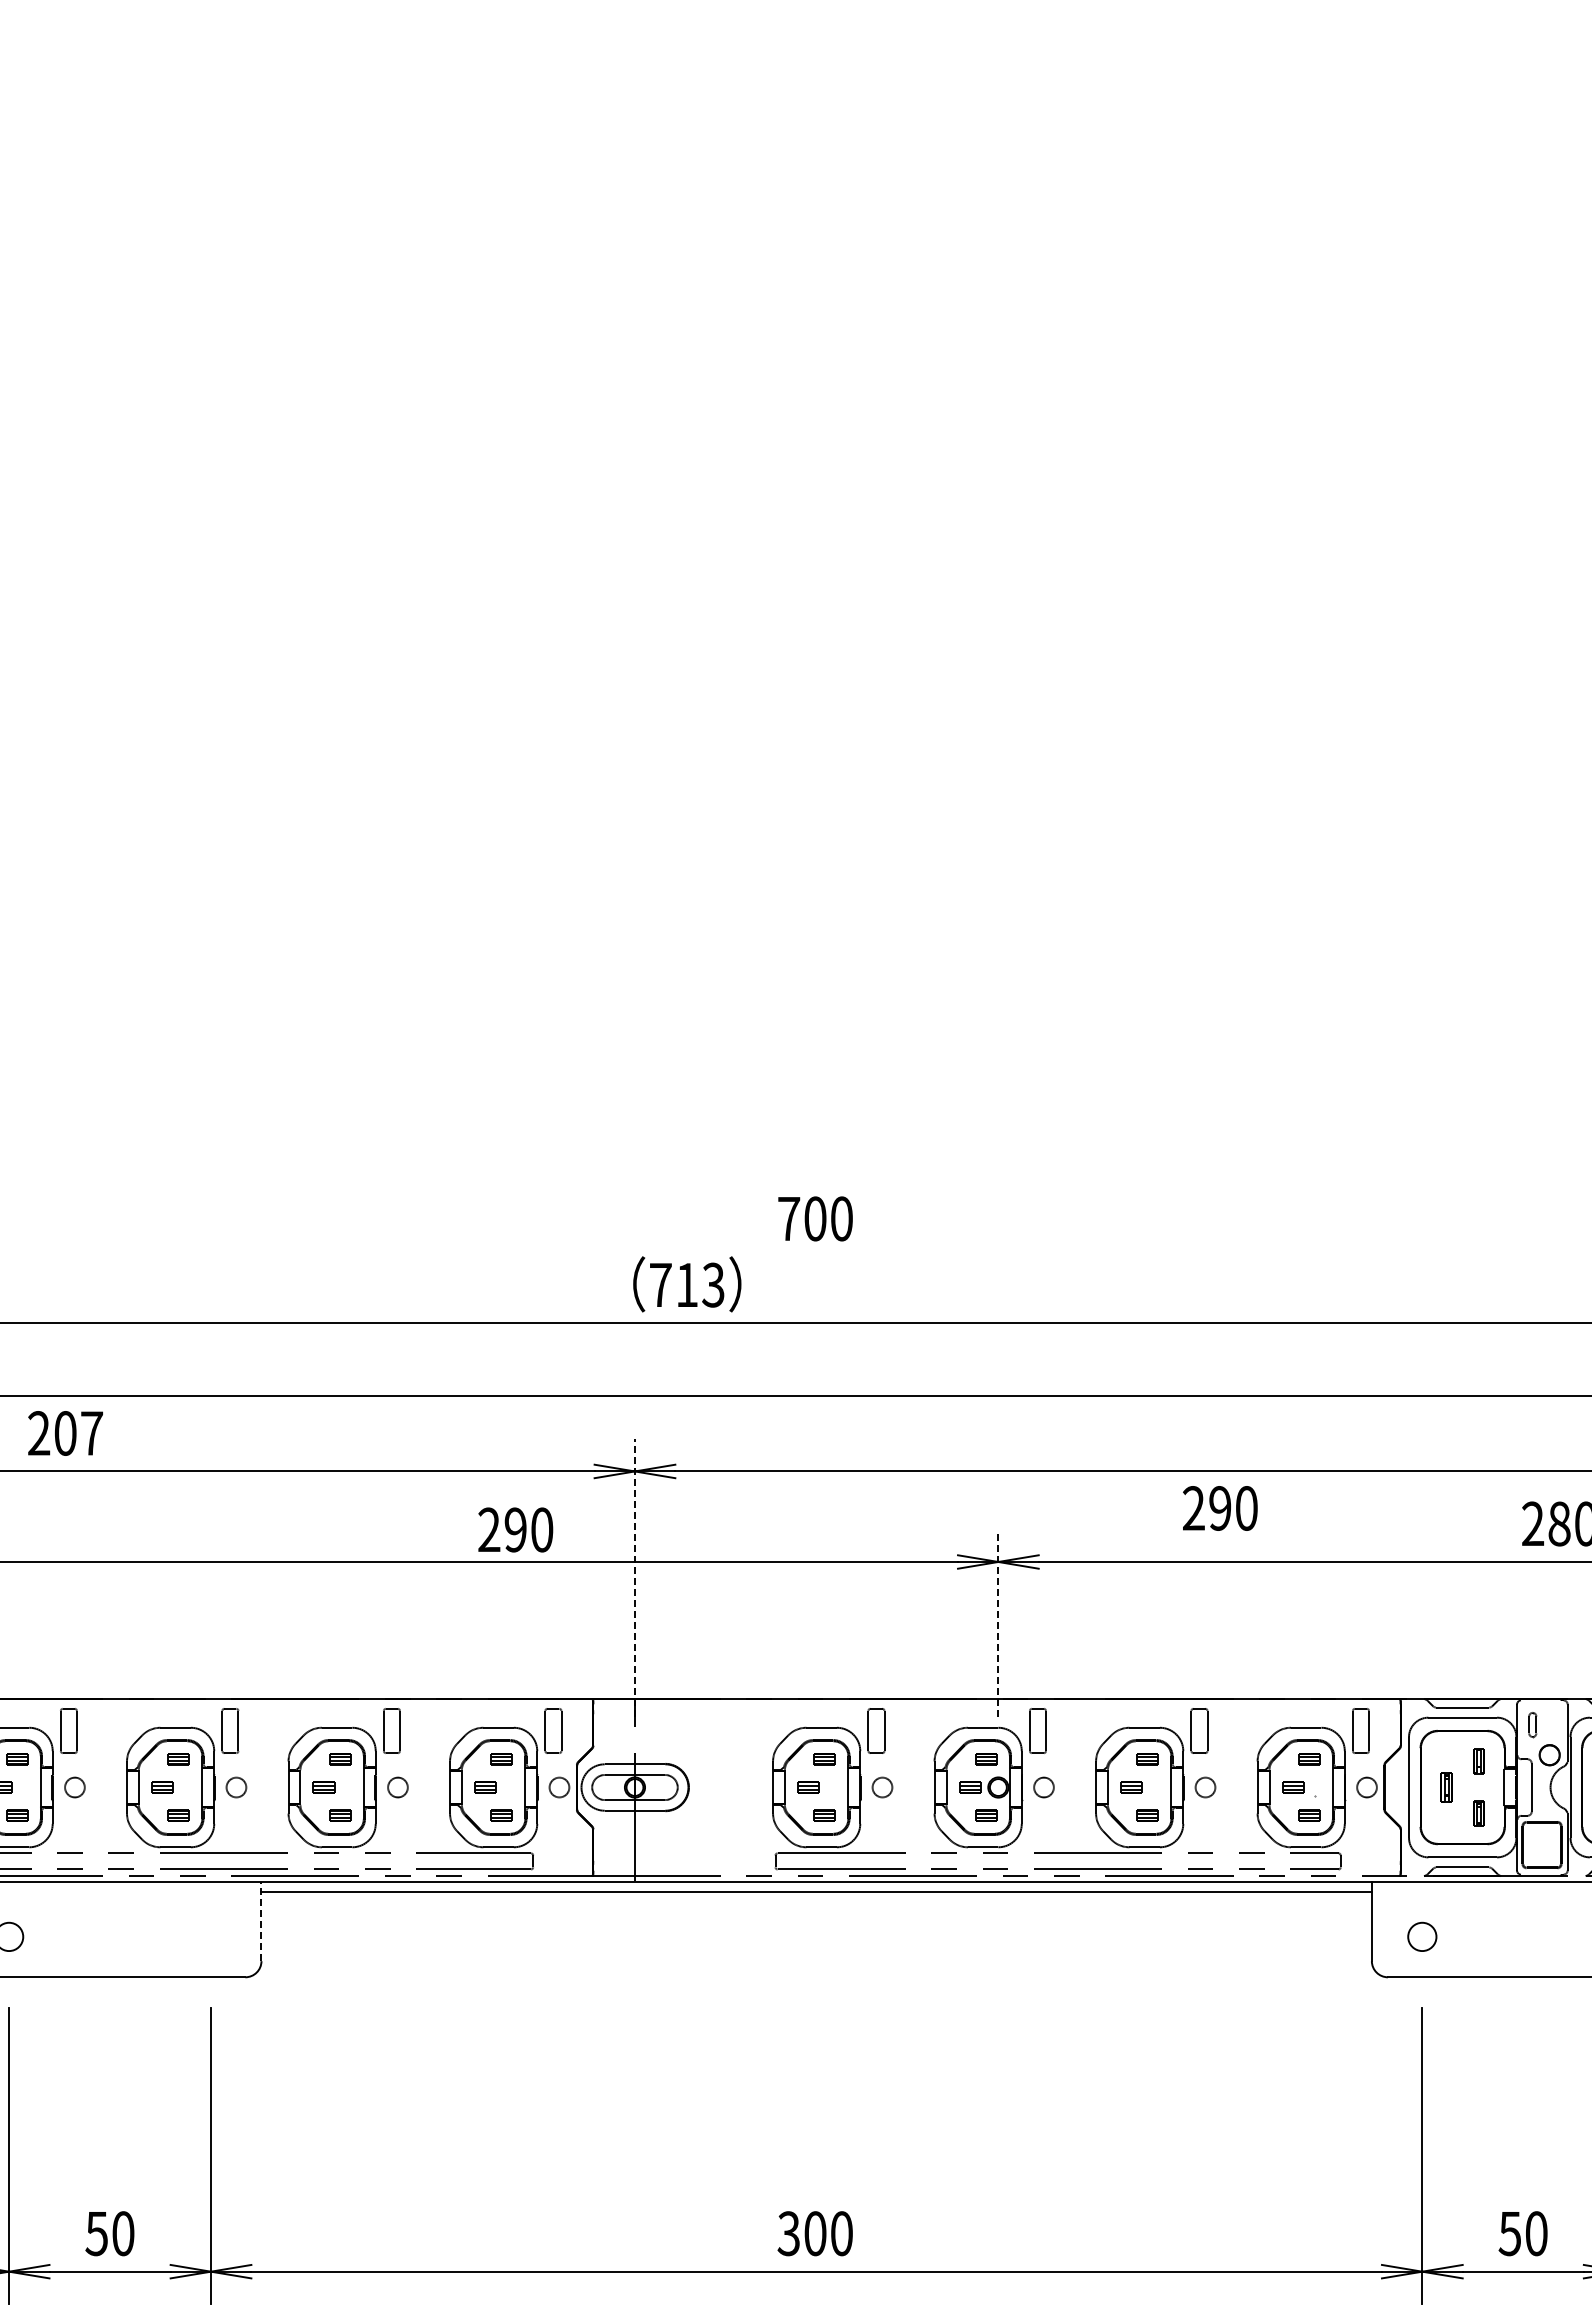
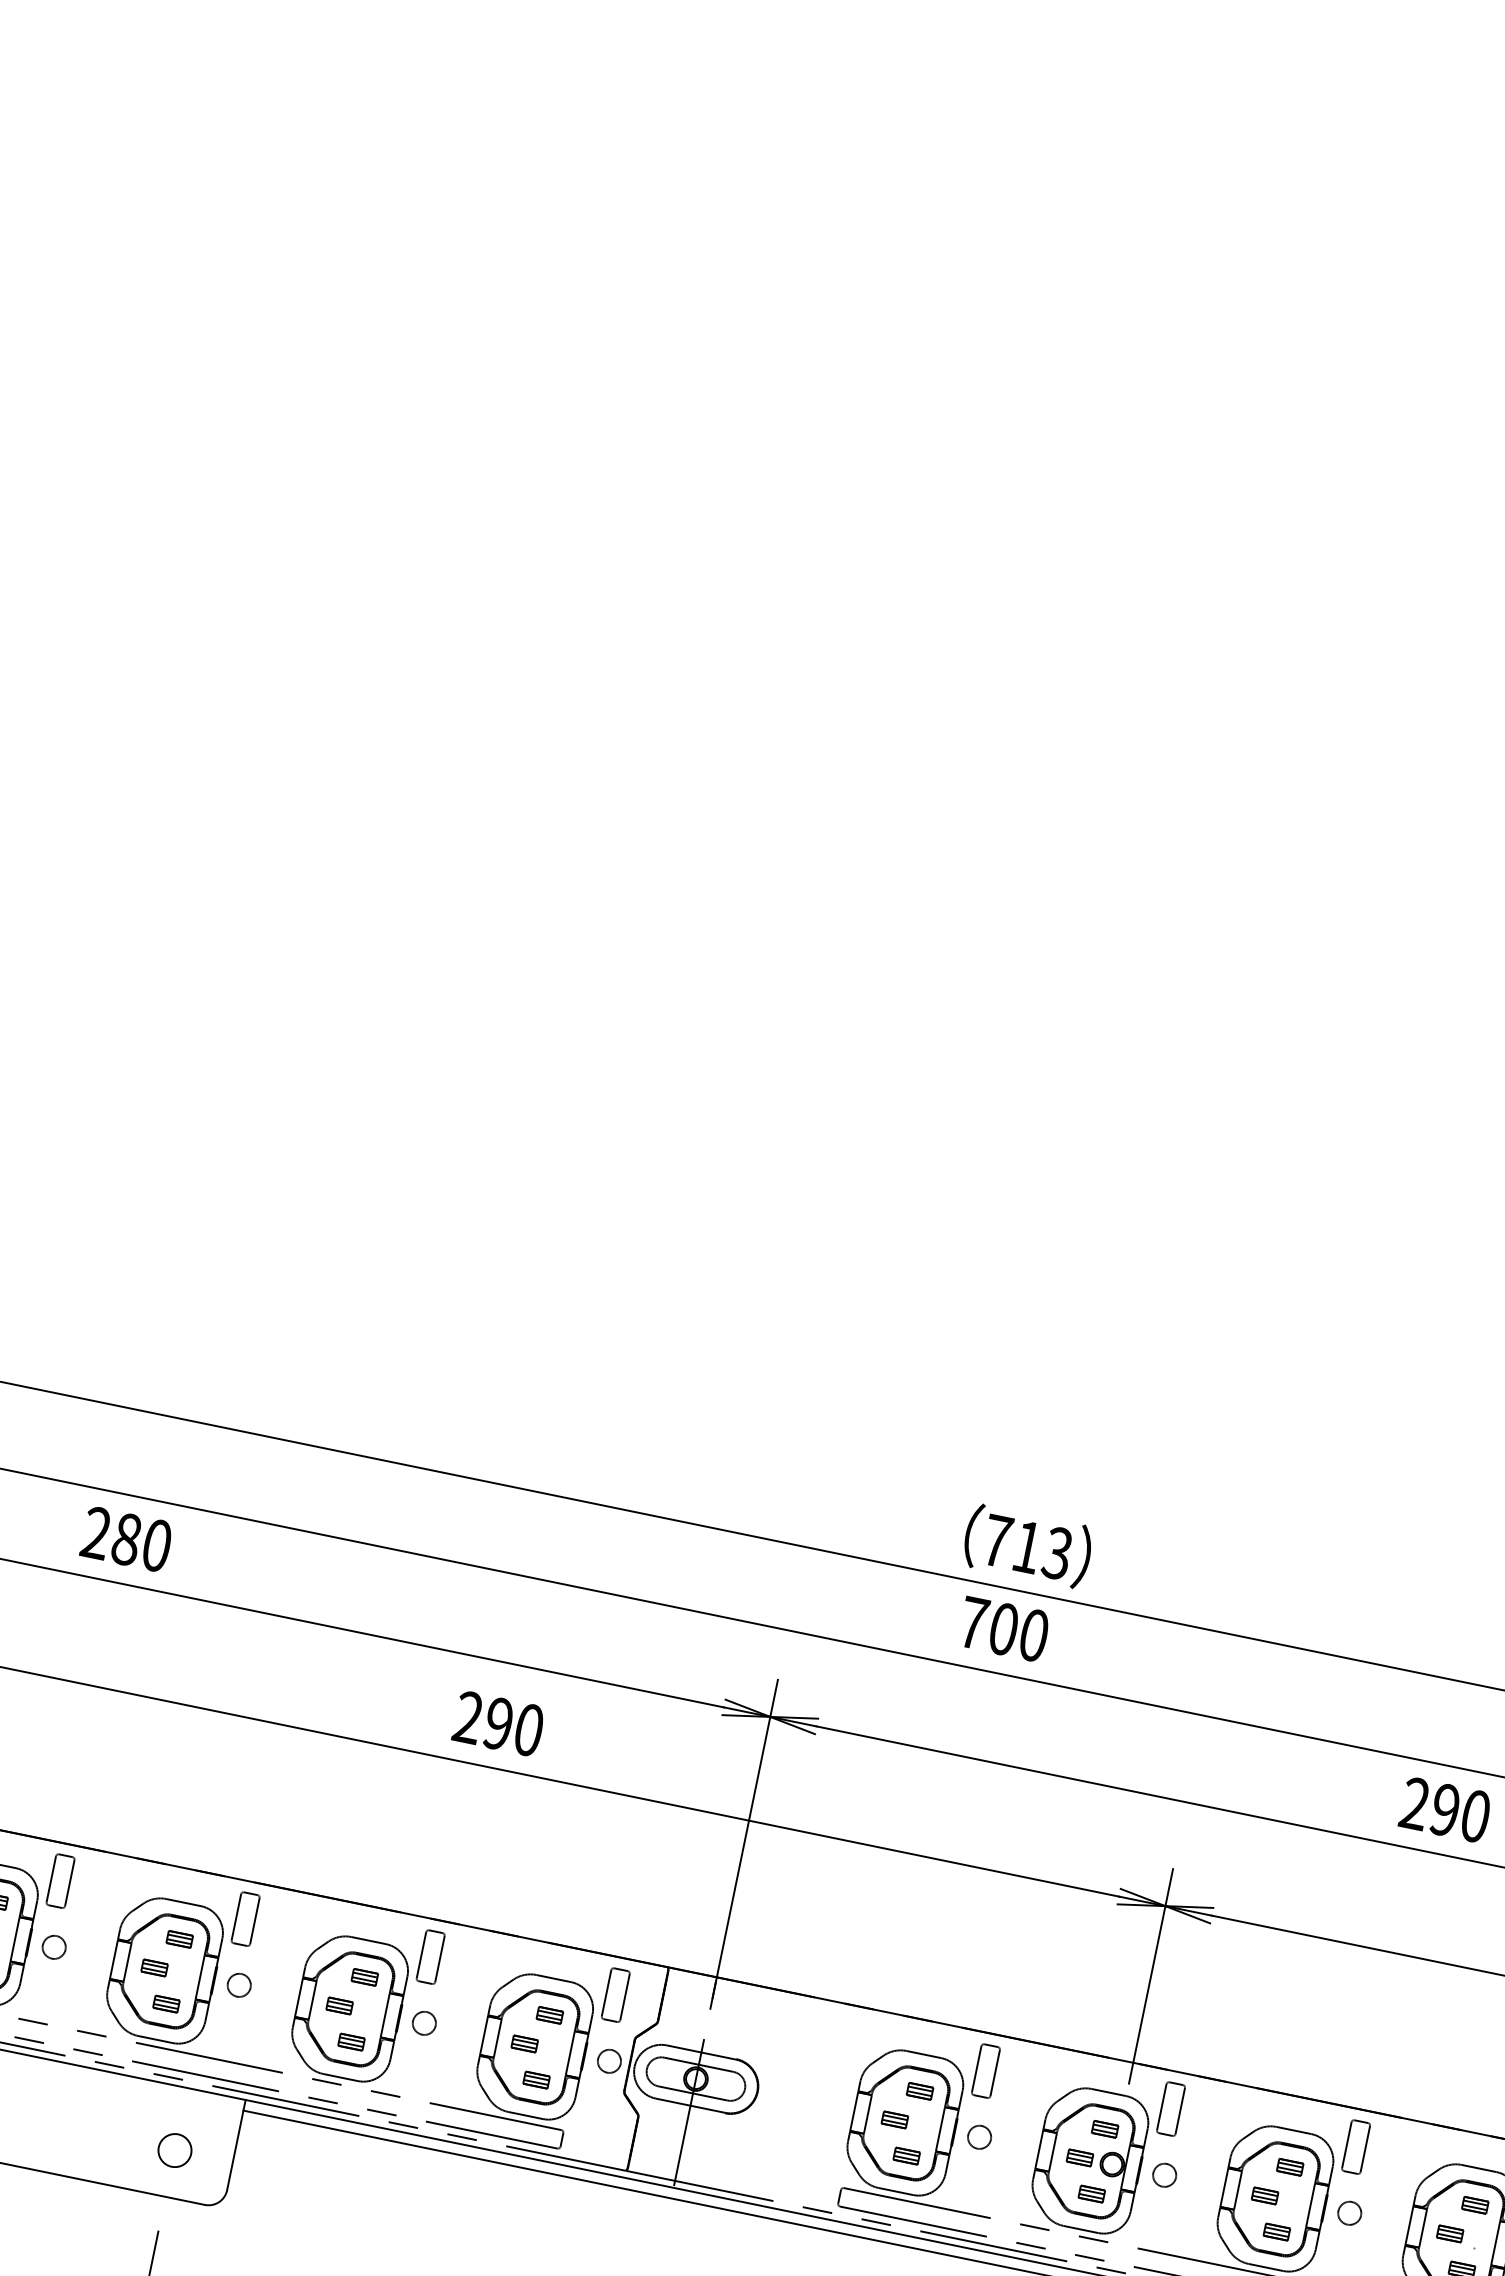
text: (815, 1218) -> (1003, 1628), moved
text: (687, 1284) -> (1028, 1546), moved
text: (78, 1433) -> (141, 1542), 207 -> 280
text: (1220, 1508) -> (1445, 1810), moved
text: (515, 1529) -> (498, 1723), moved
line: (634, 1578) -> (744, 1839), dashed -> solid
line: (998, 1623) -> (1151, 1976), dashed -> solid
line: (261, 1921) -> (236, 2144), dashed -> solid
circle: (210, 1936) -> (174, 2149), added

